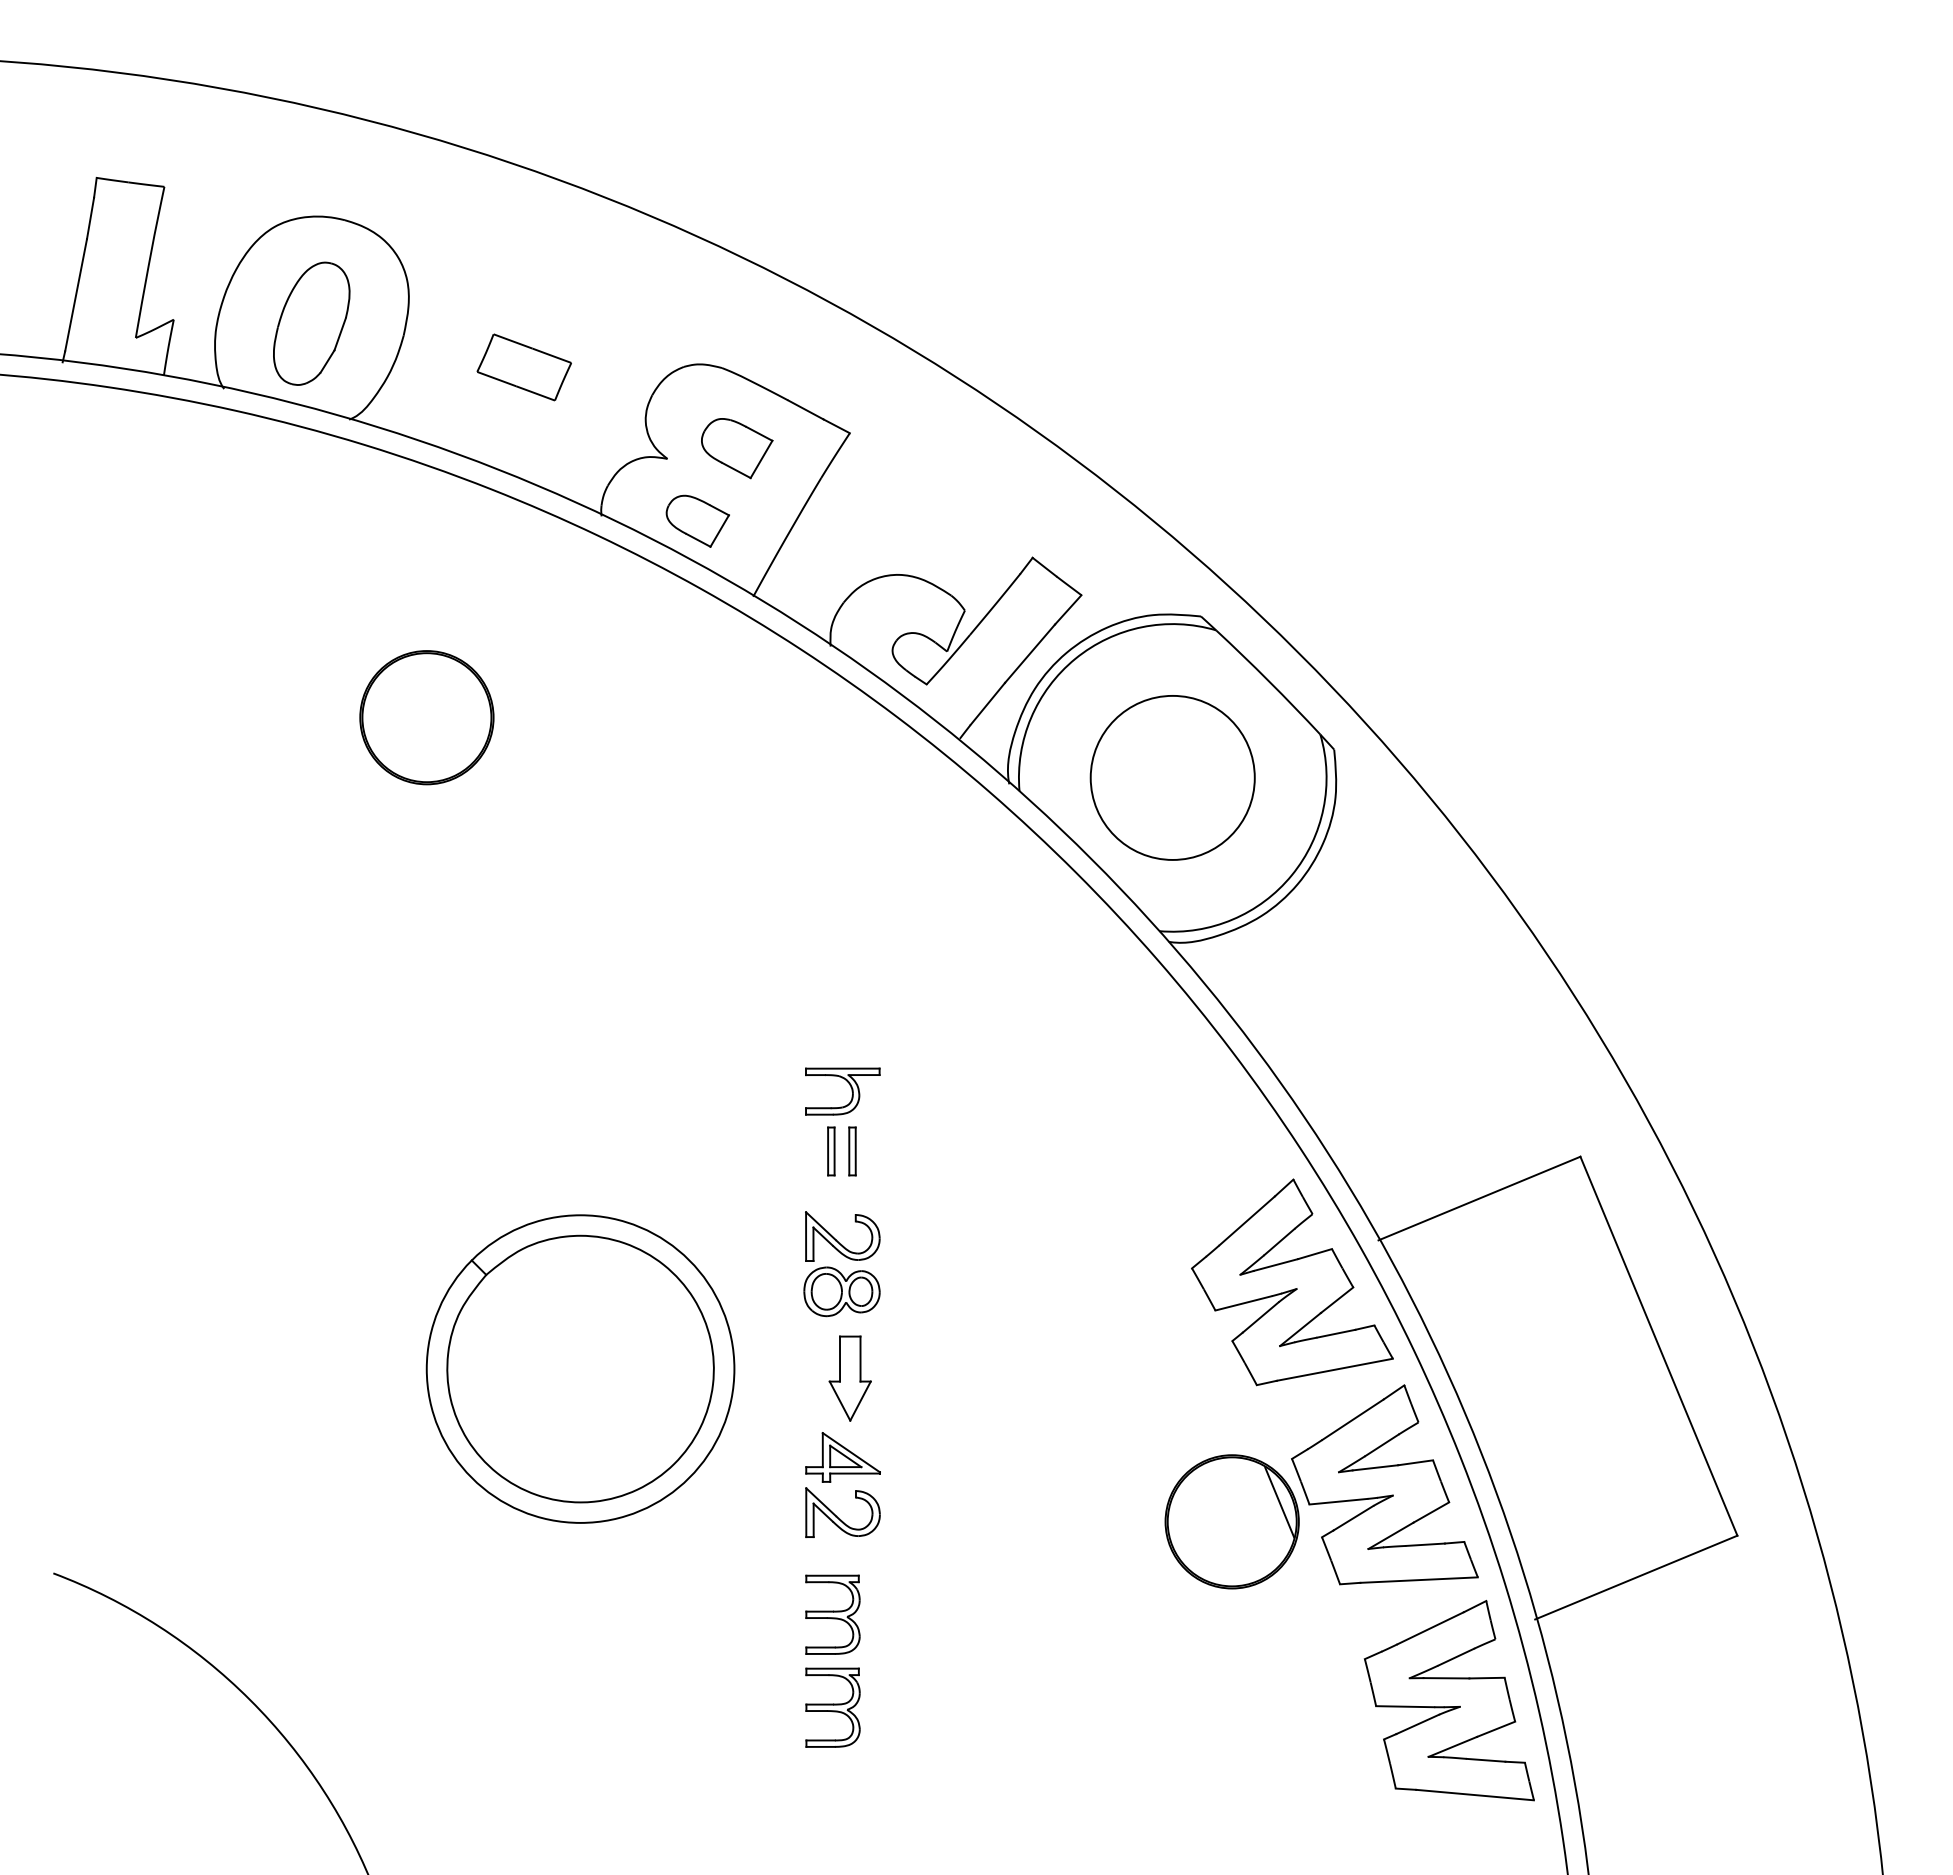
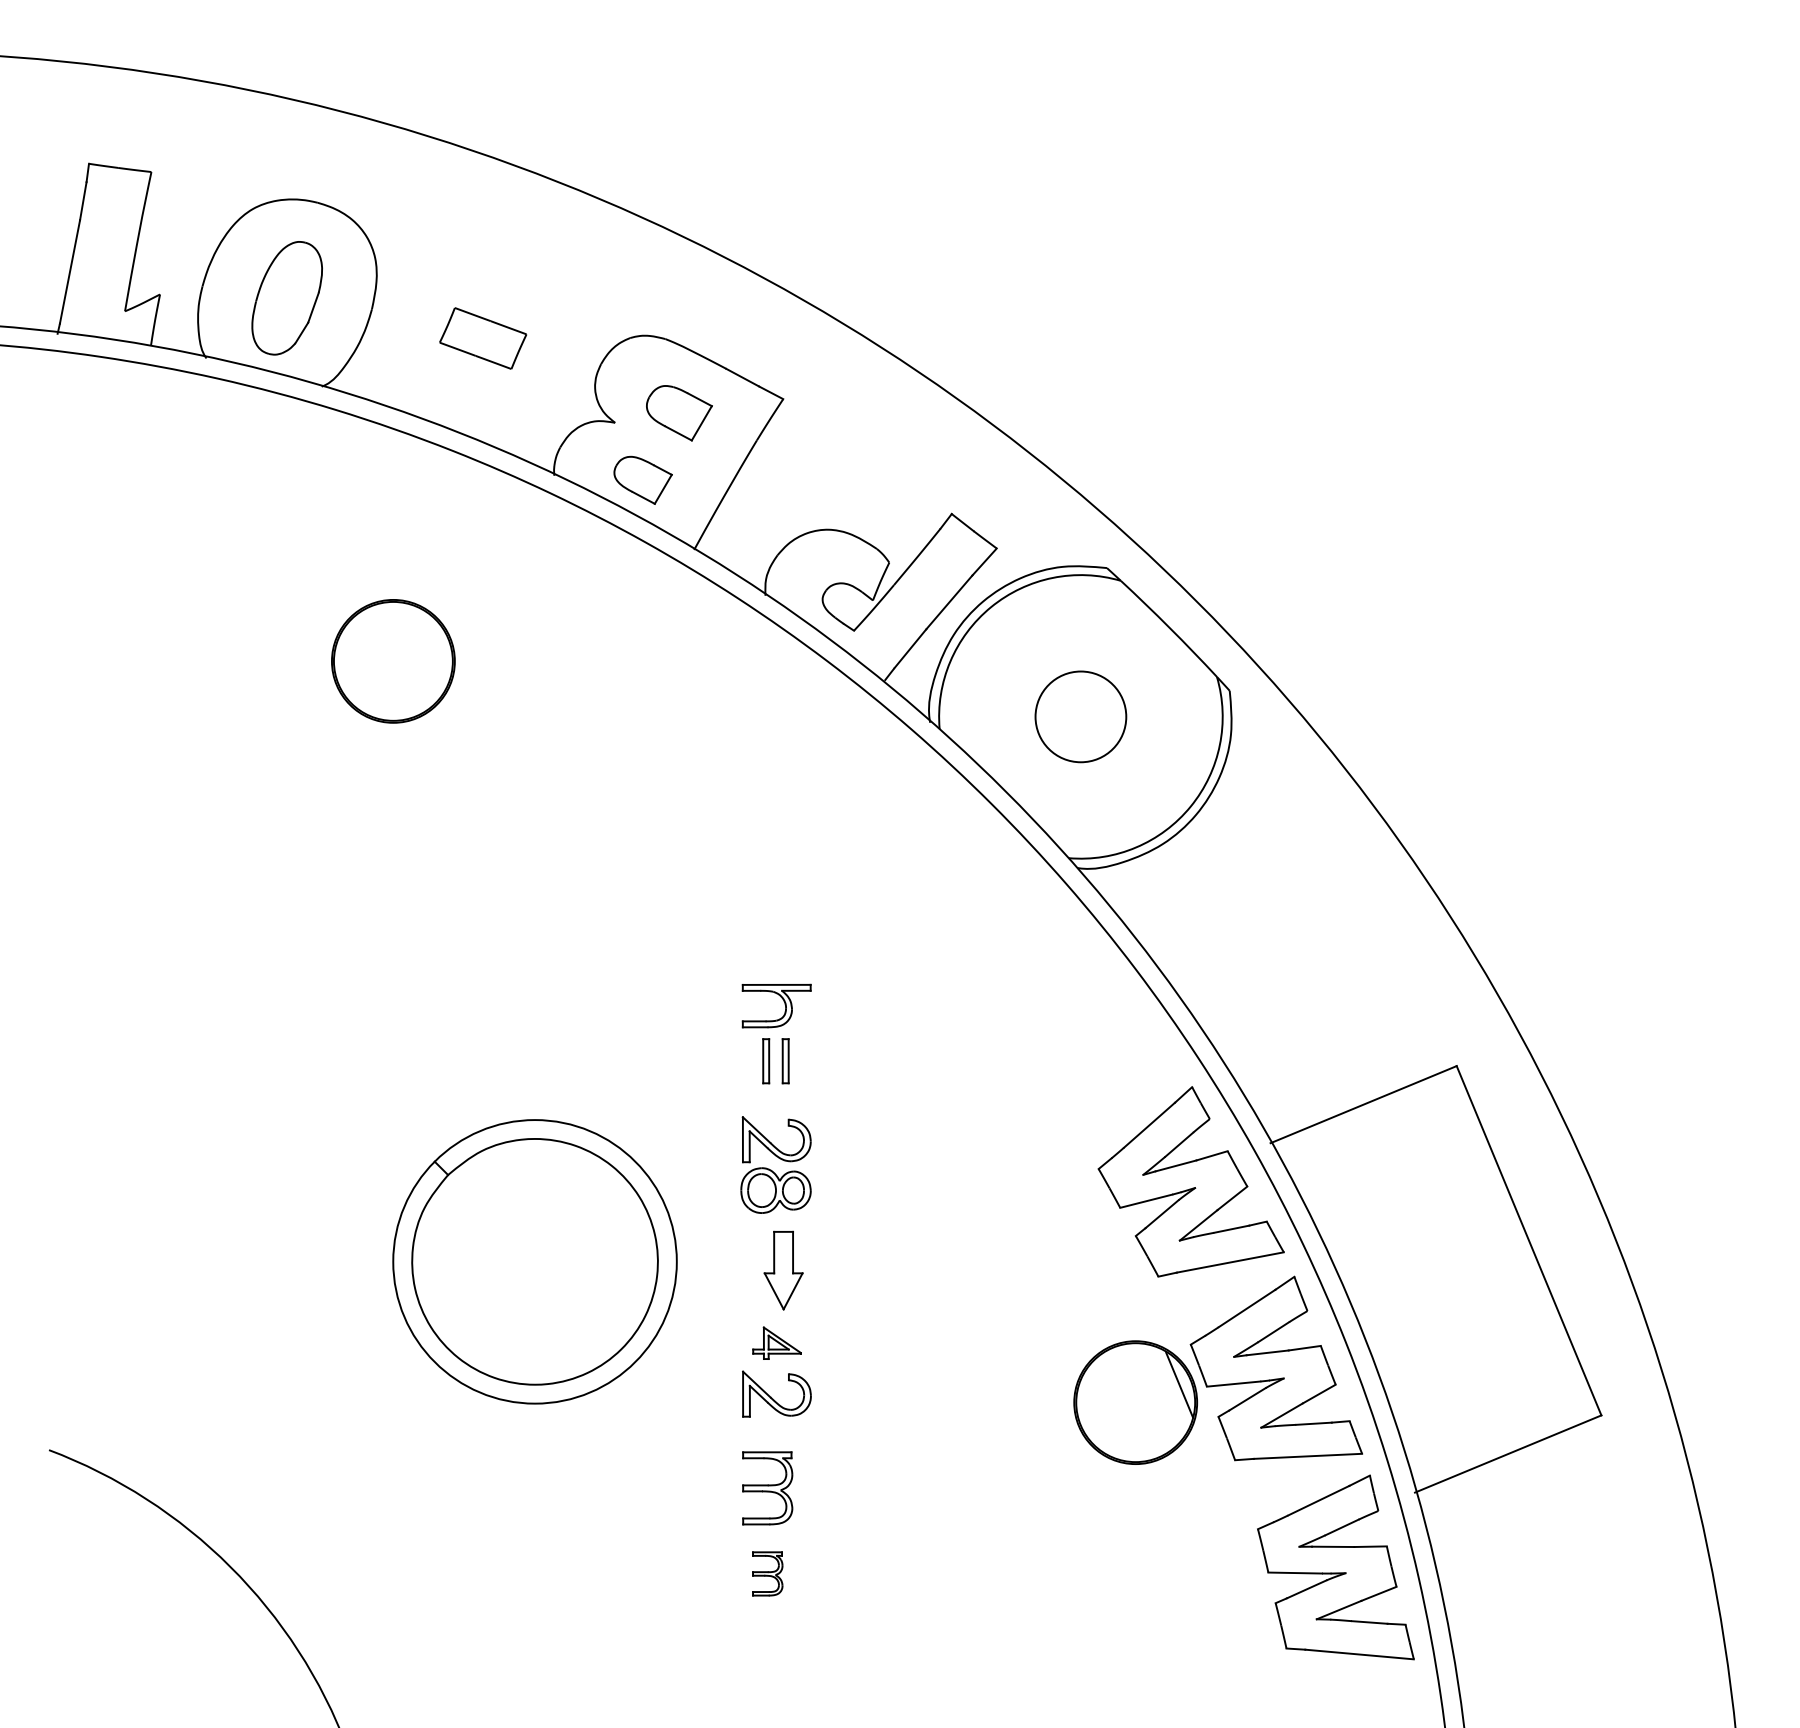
circle: (1172, 777) -> (1080, 716), size x0.6
part: (842, 1457) -> (776, 1343), size x0.7
part: (832, 1707) -> (767, 1573), size x0.6

